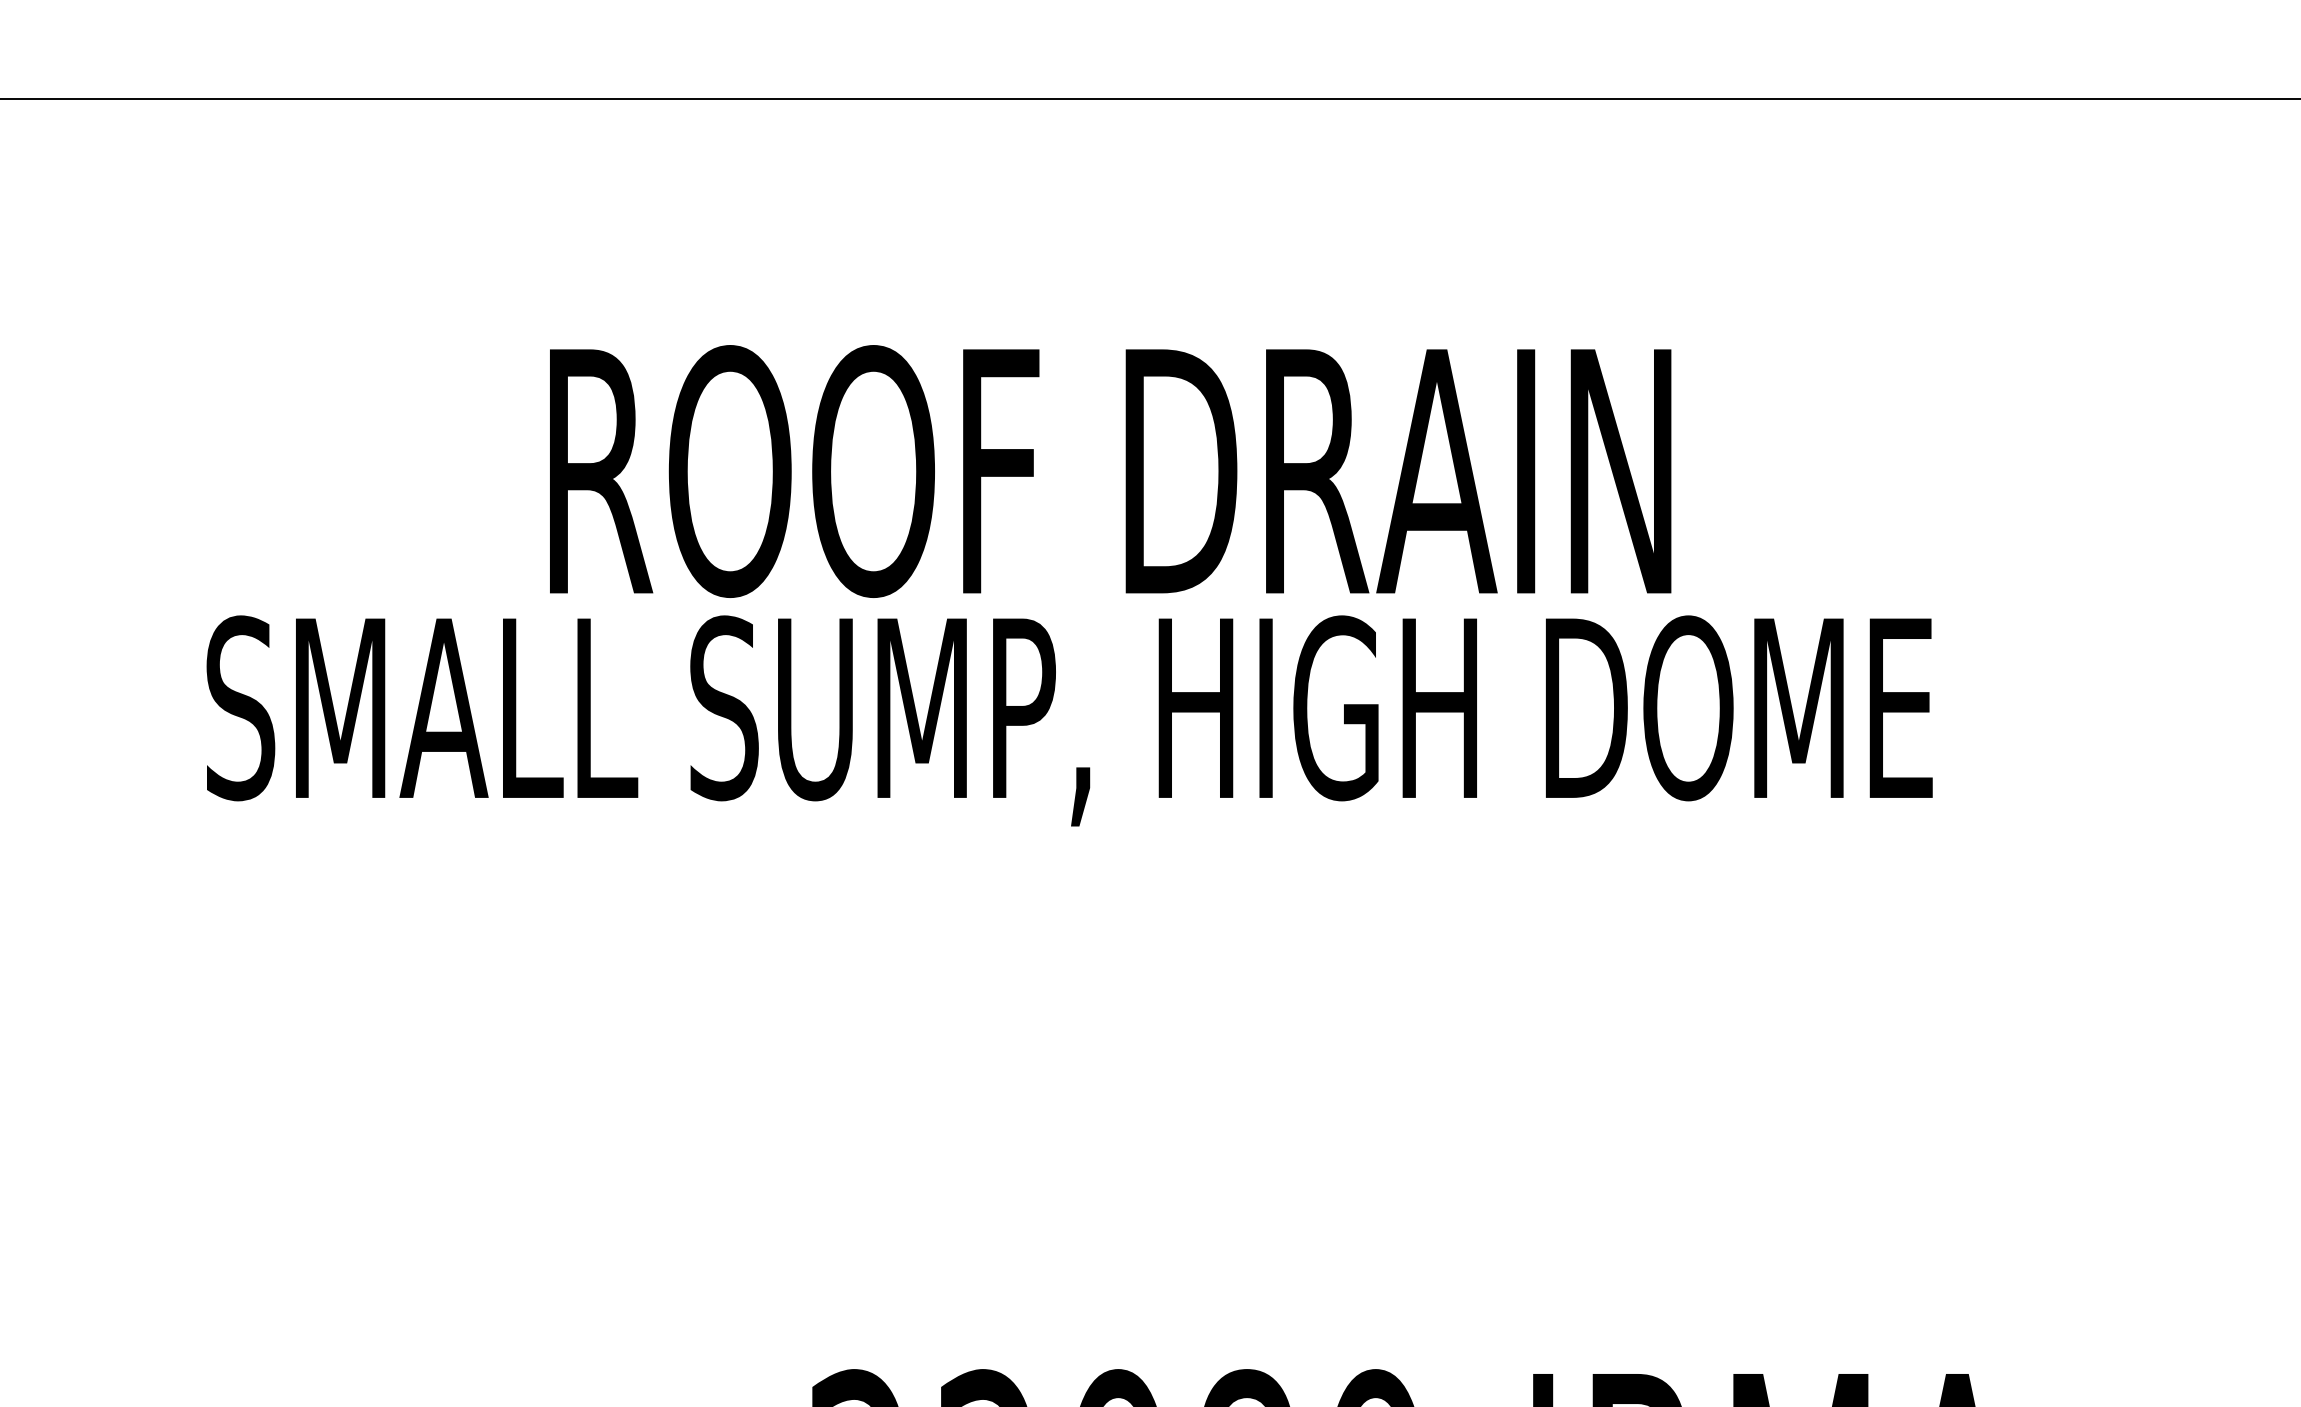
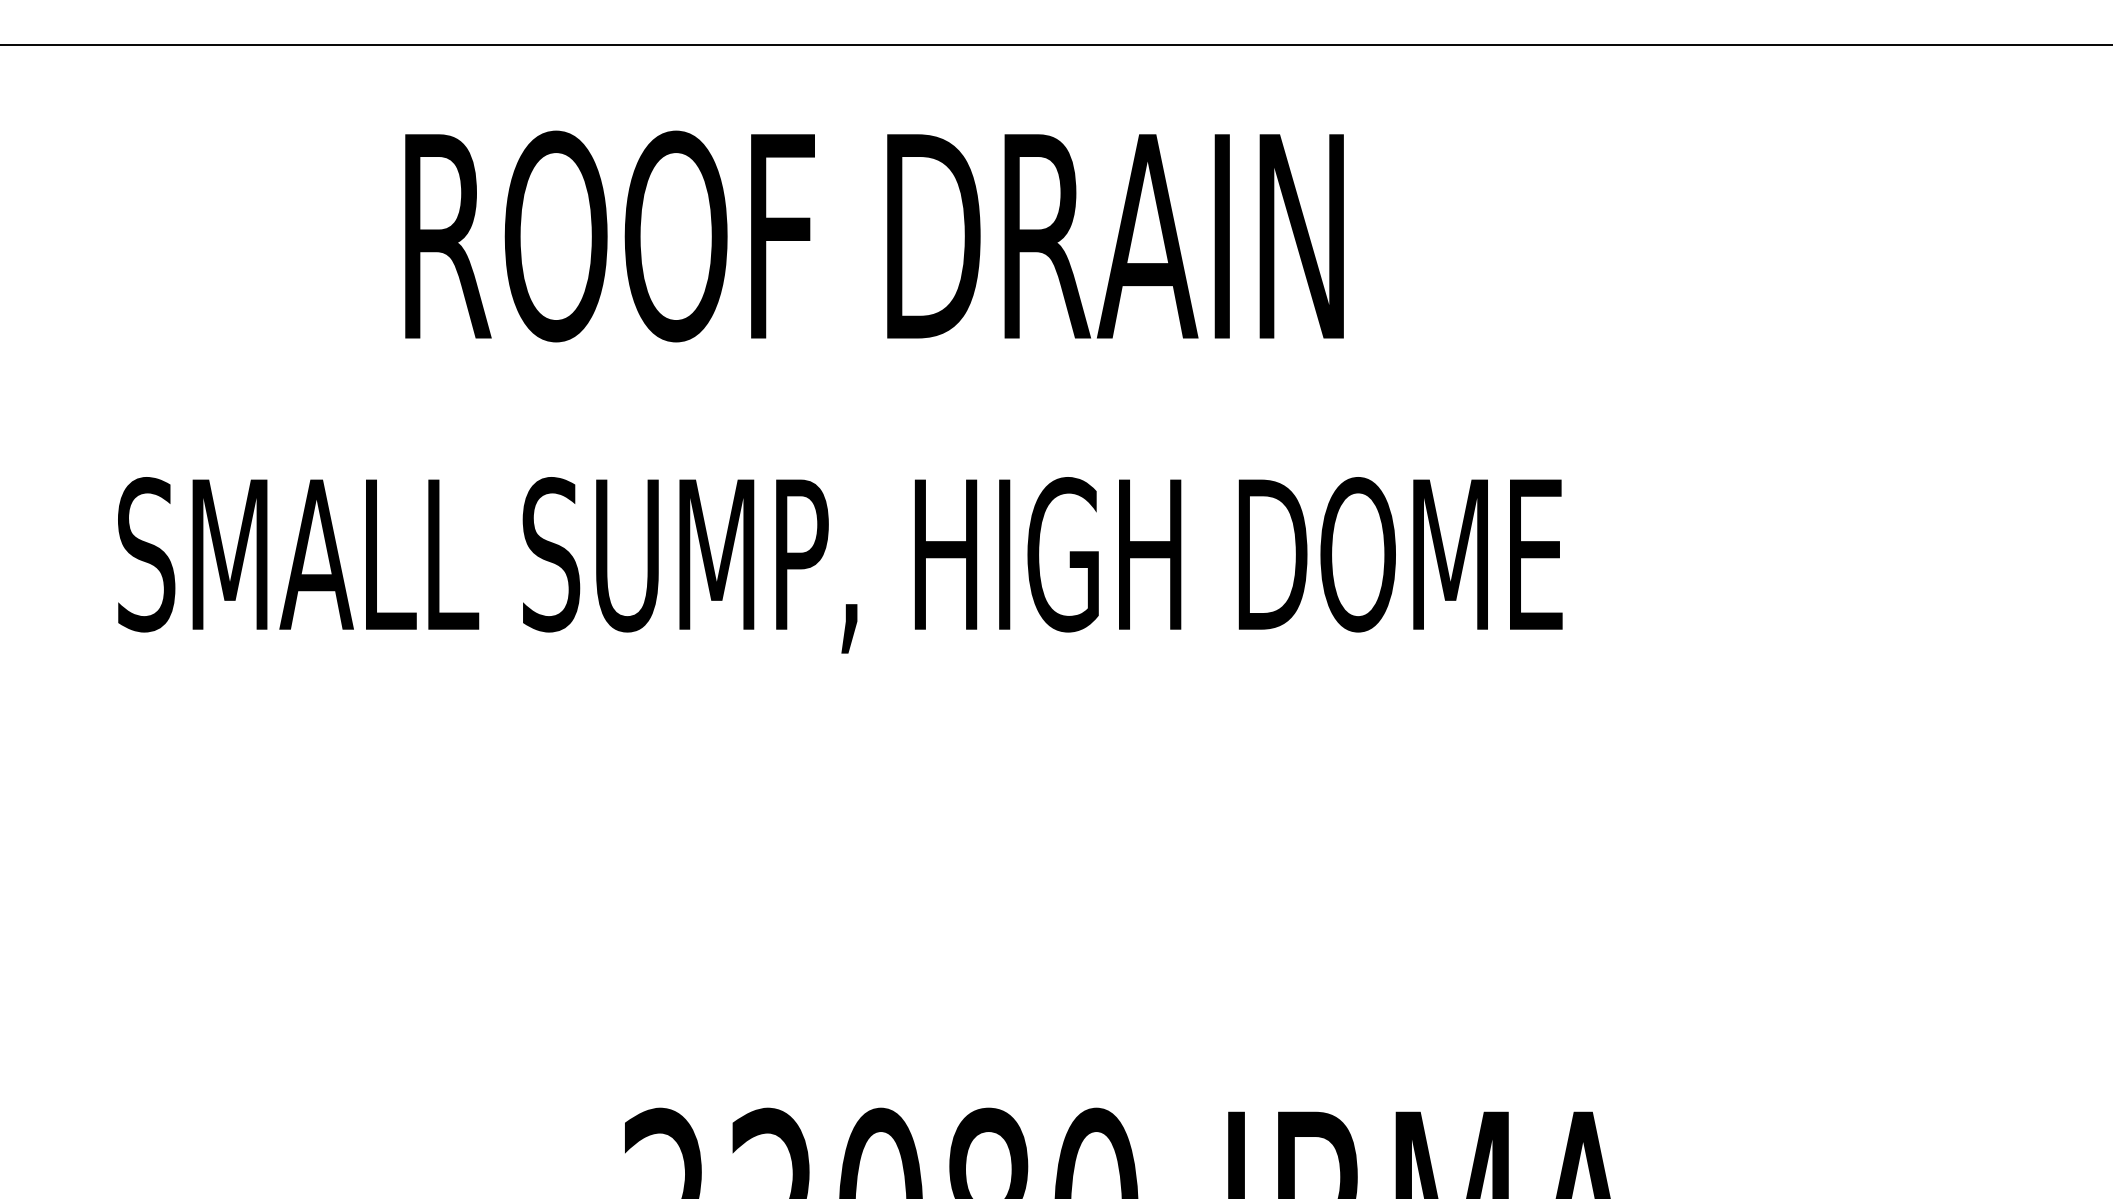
text: (1110, 471) -> (874, 236), moved

